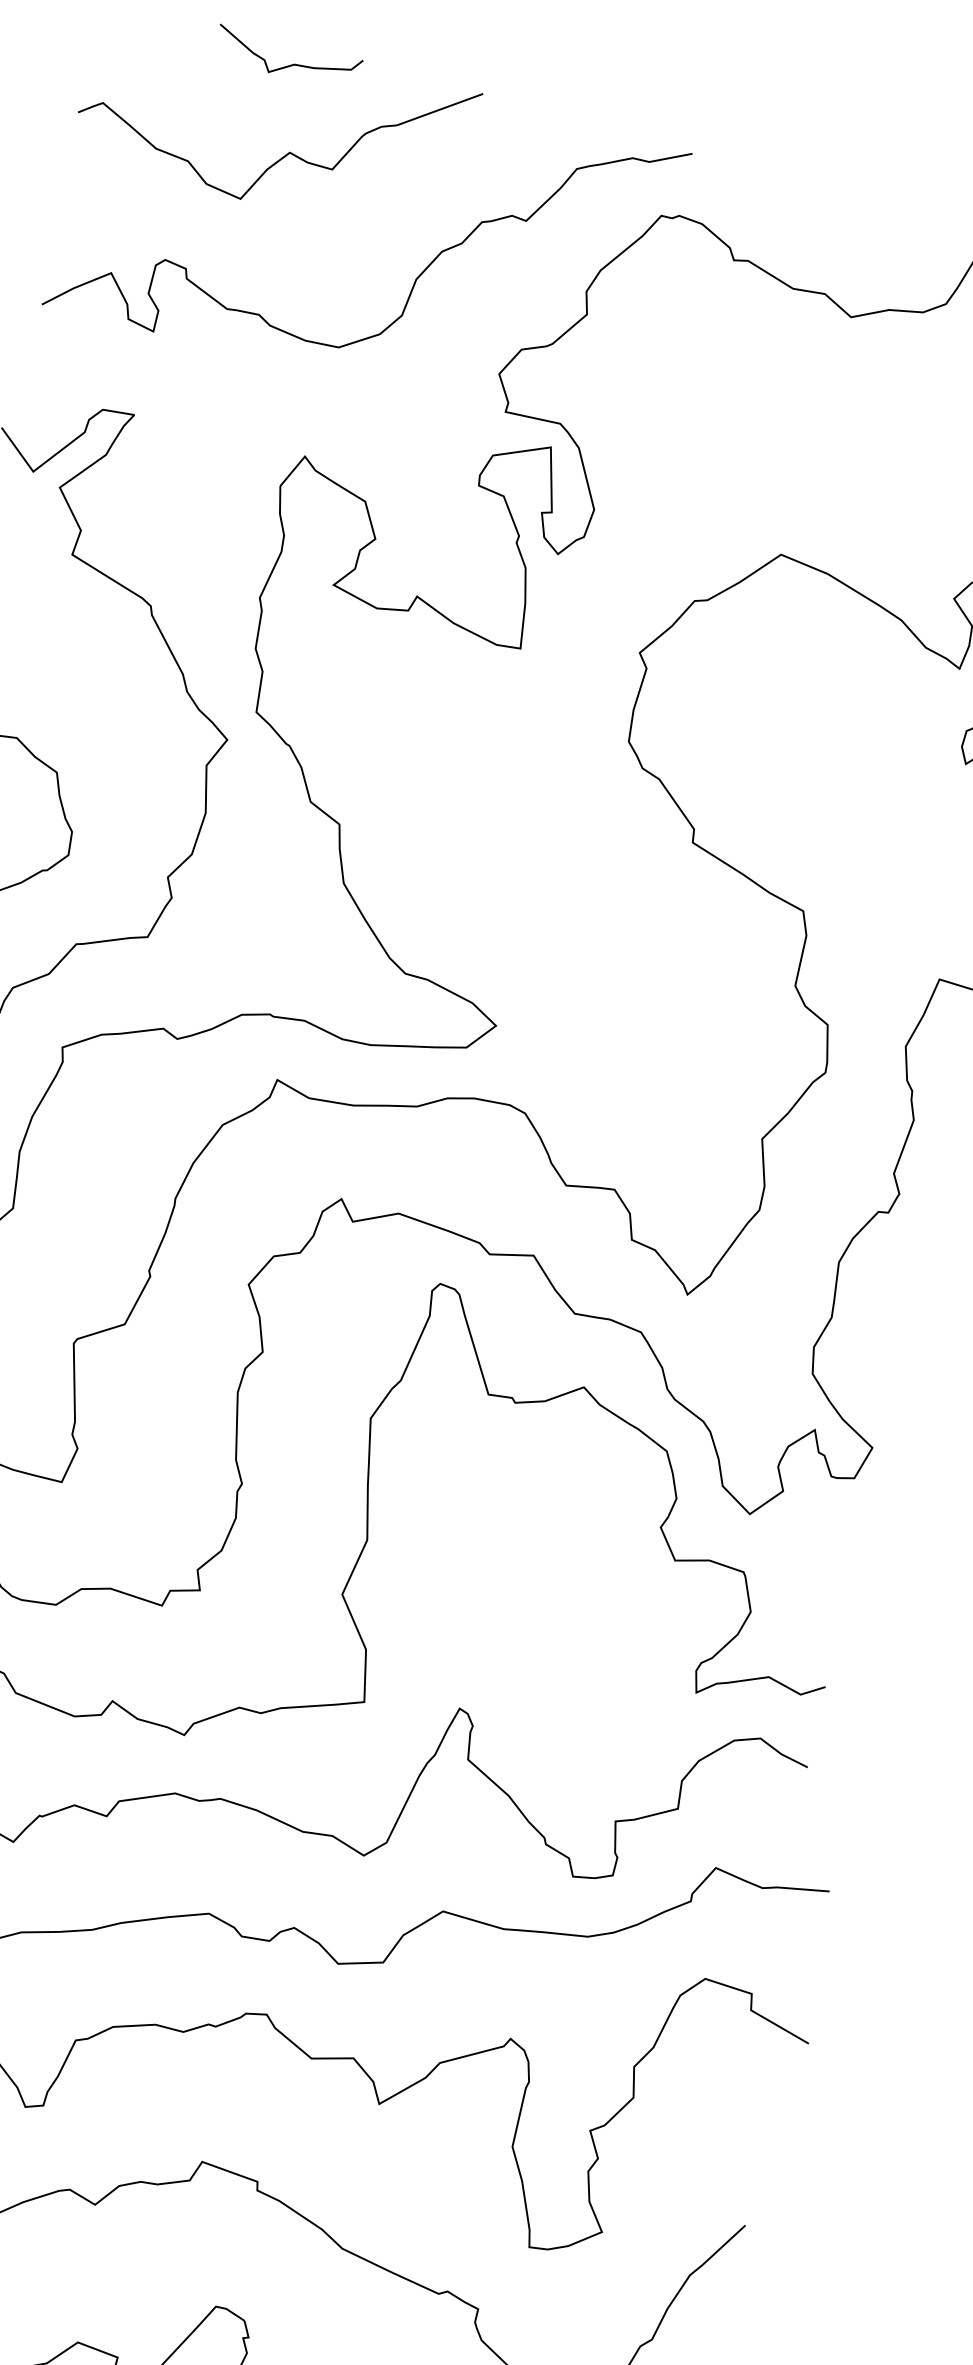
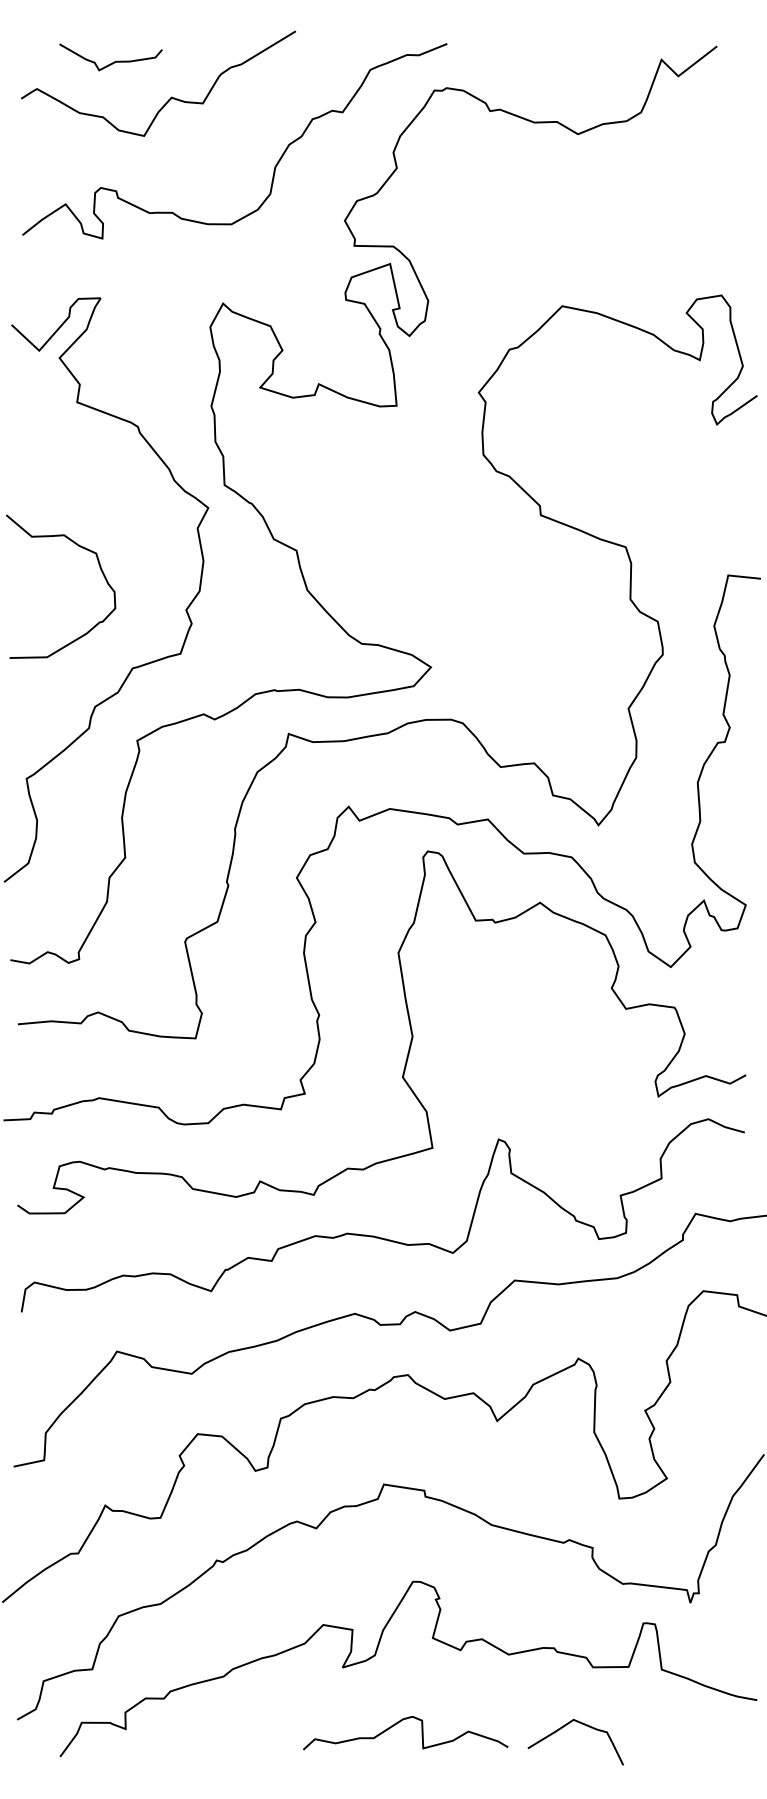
curve: (289, 64) -> (112, 62), moved

